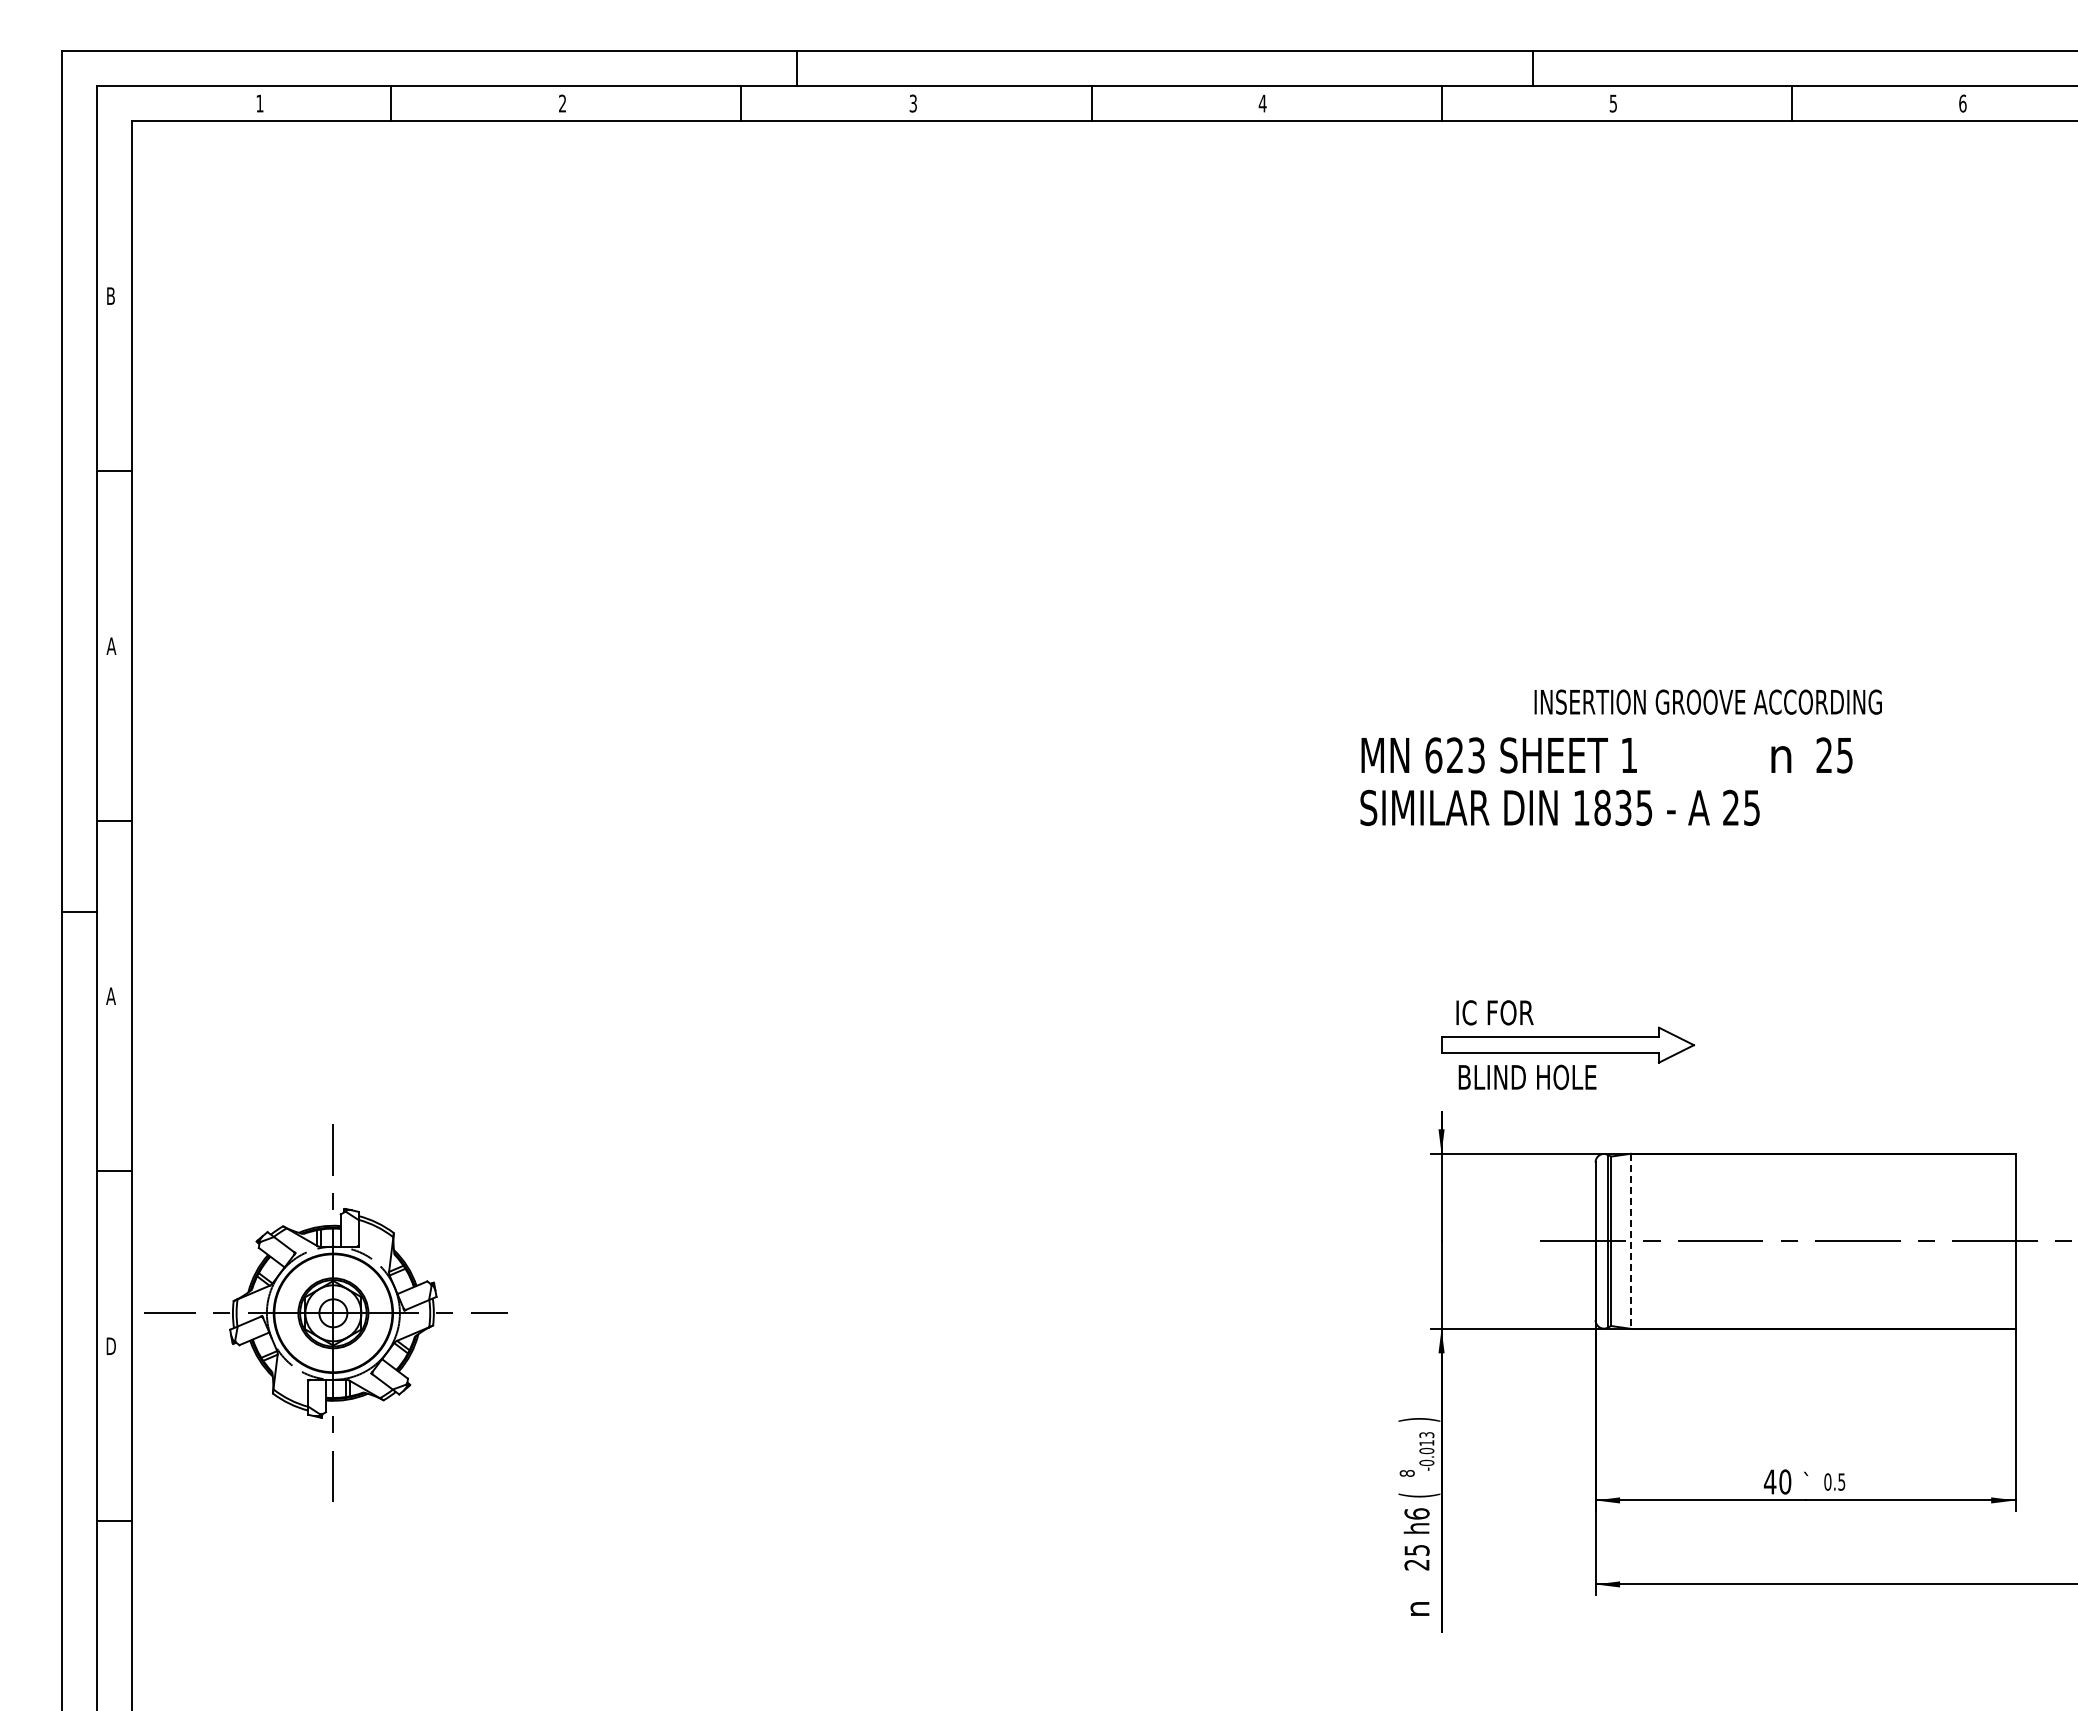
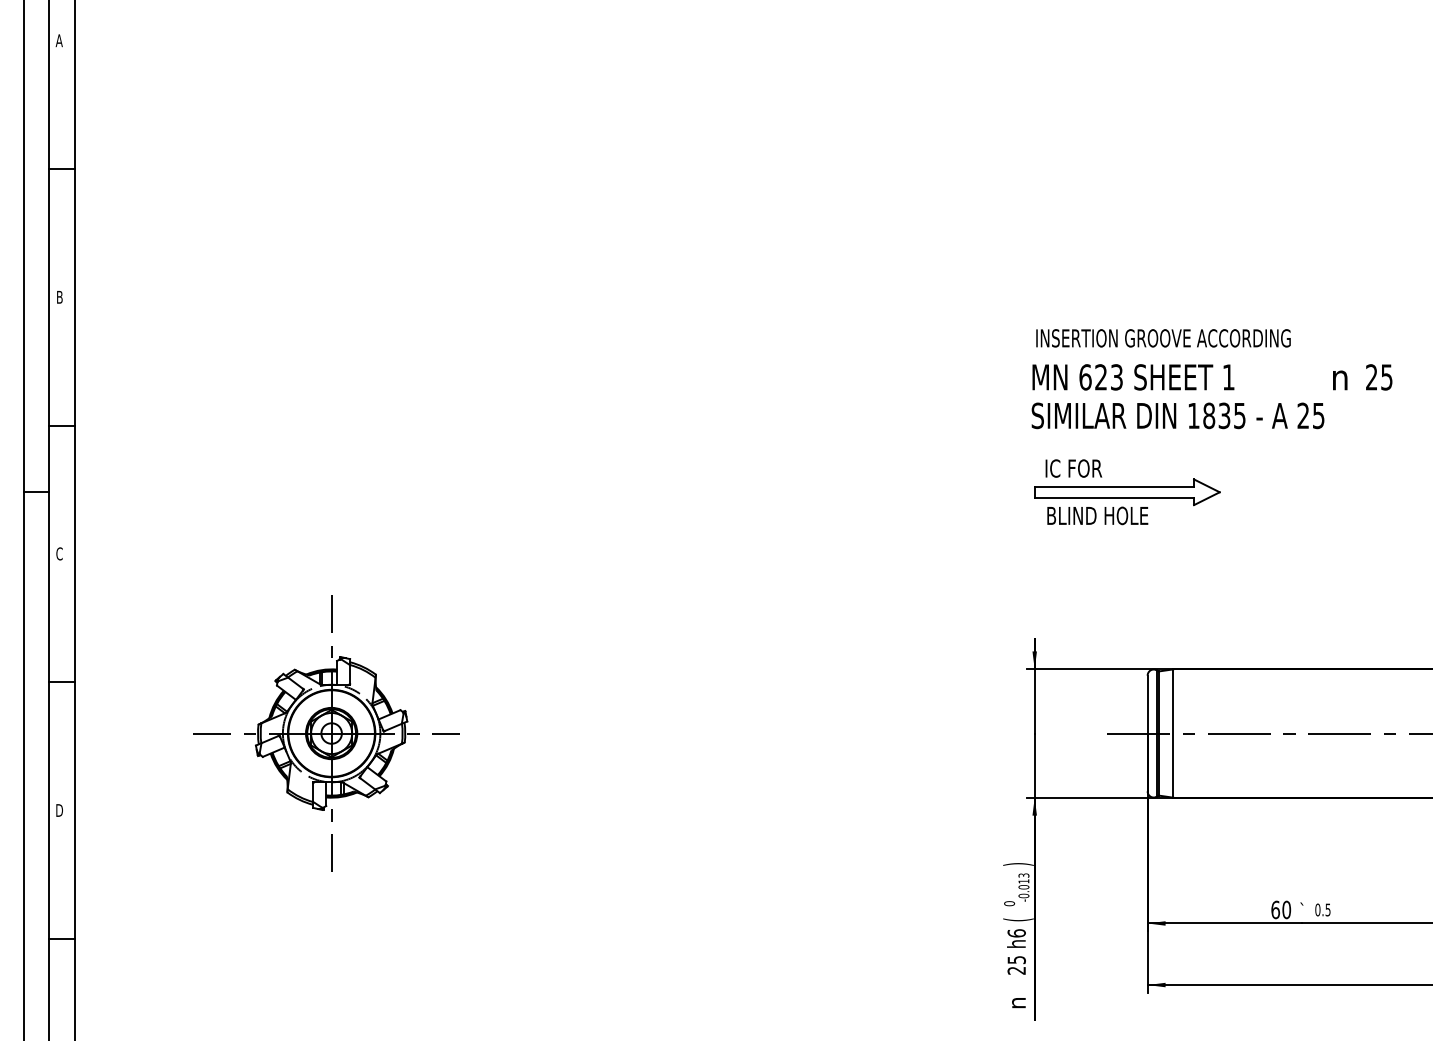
text: (110, 295) -> (59, 40), B -> A
text: (111, 645) -> (59, 296), A -> B
text: (1707, 701) -> (1162, 337), moved
text: (1606, 781) -> (1212, 396), moved
text: (110, 996) -> (59, 554), A -> C
part: (1568, 1044) -> (1127, 491), moved
line: (1630, 1241) -> (1173, 733), dashed -> solid
part: (325, 1312) -> (325, 732), moved
text: (1407, 1472) -> (1009, 903), 8 -> 0
text: (1769, 1481) -> (1275, 909), 40 -> 60

